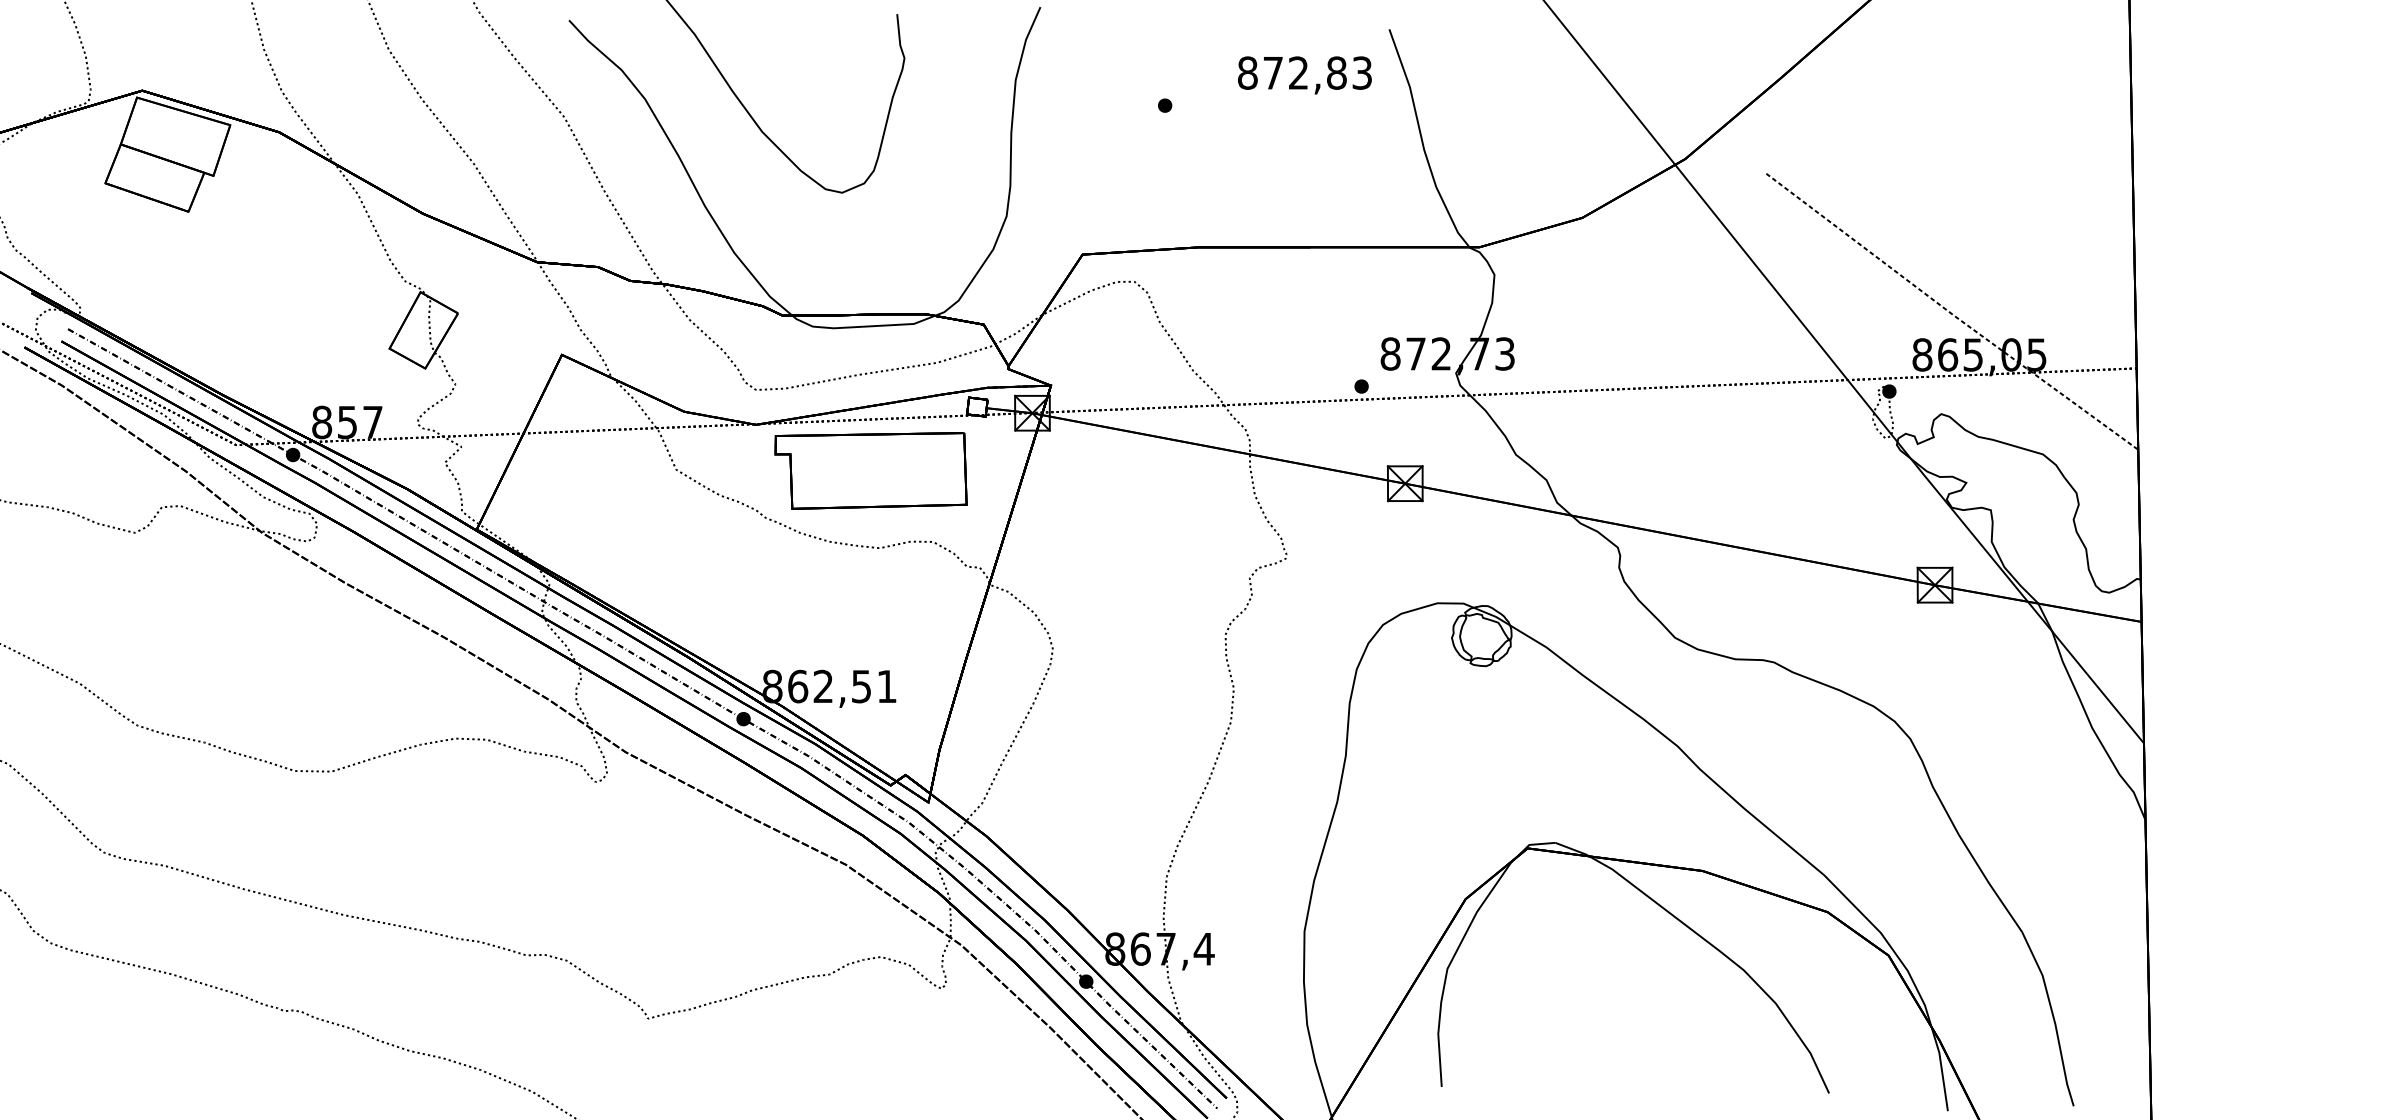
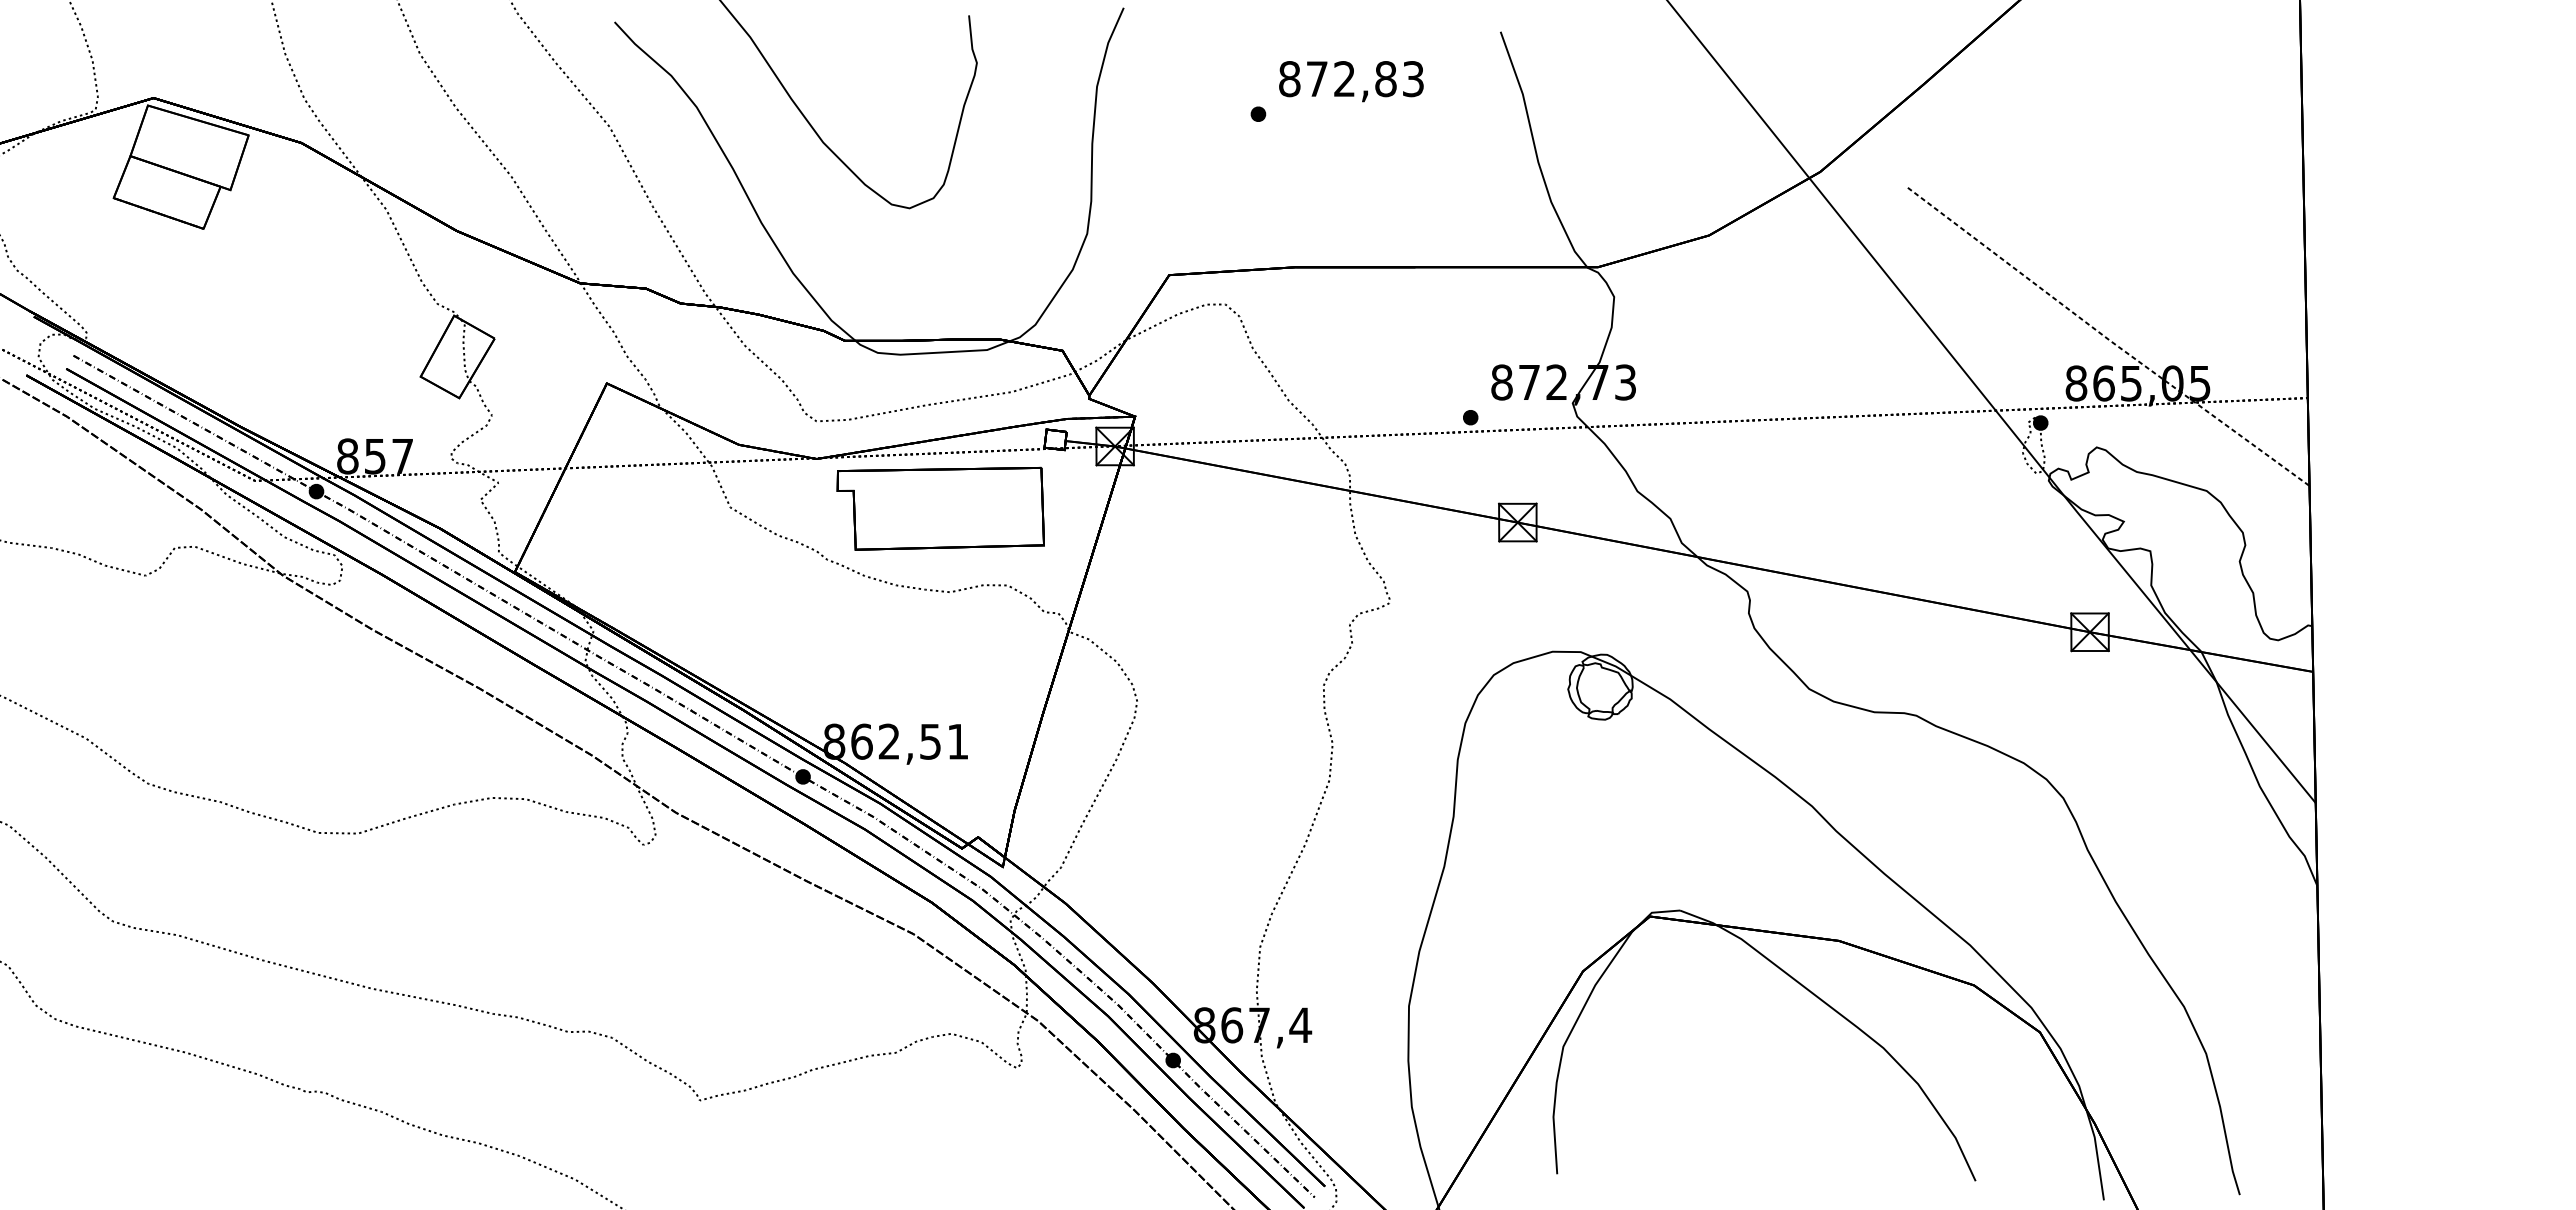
text: (1304, 75) -> (1351, 81), moved

